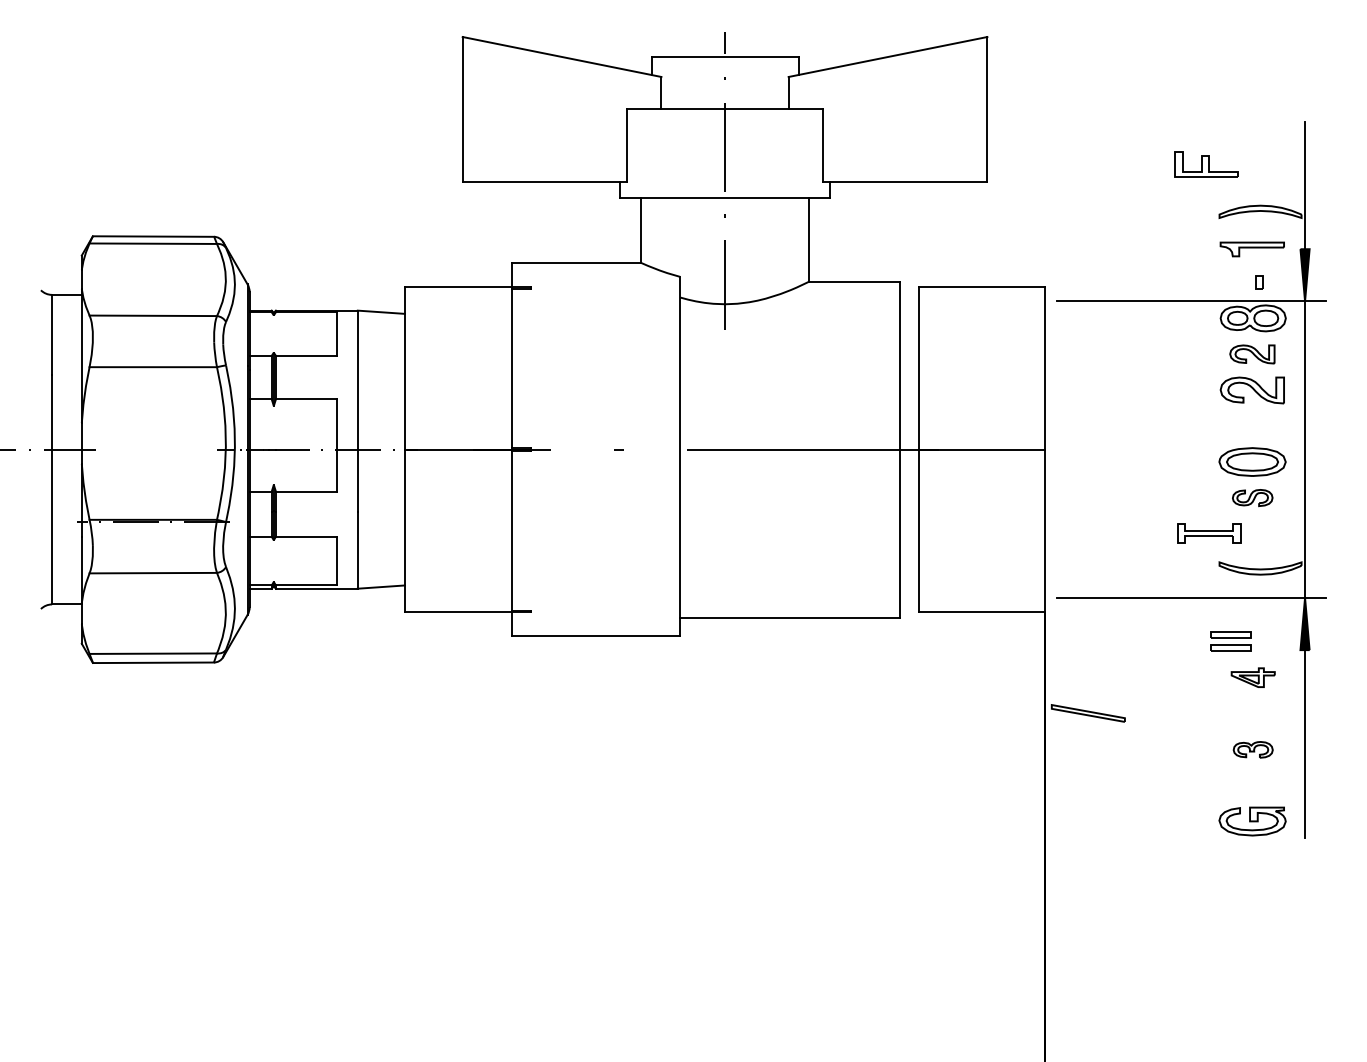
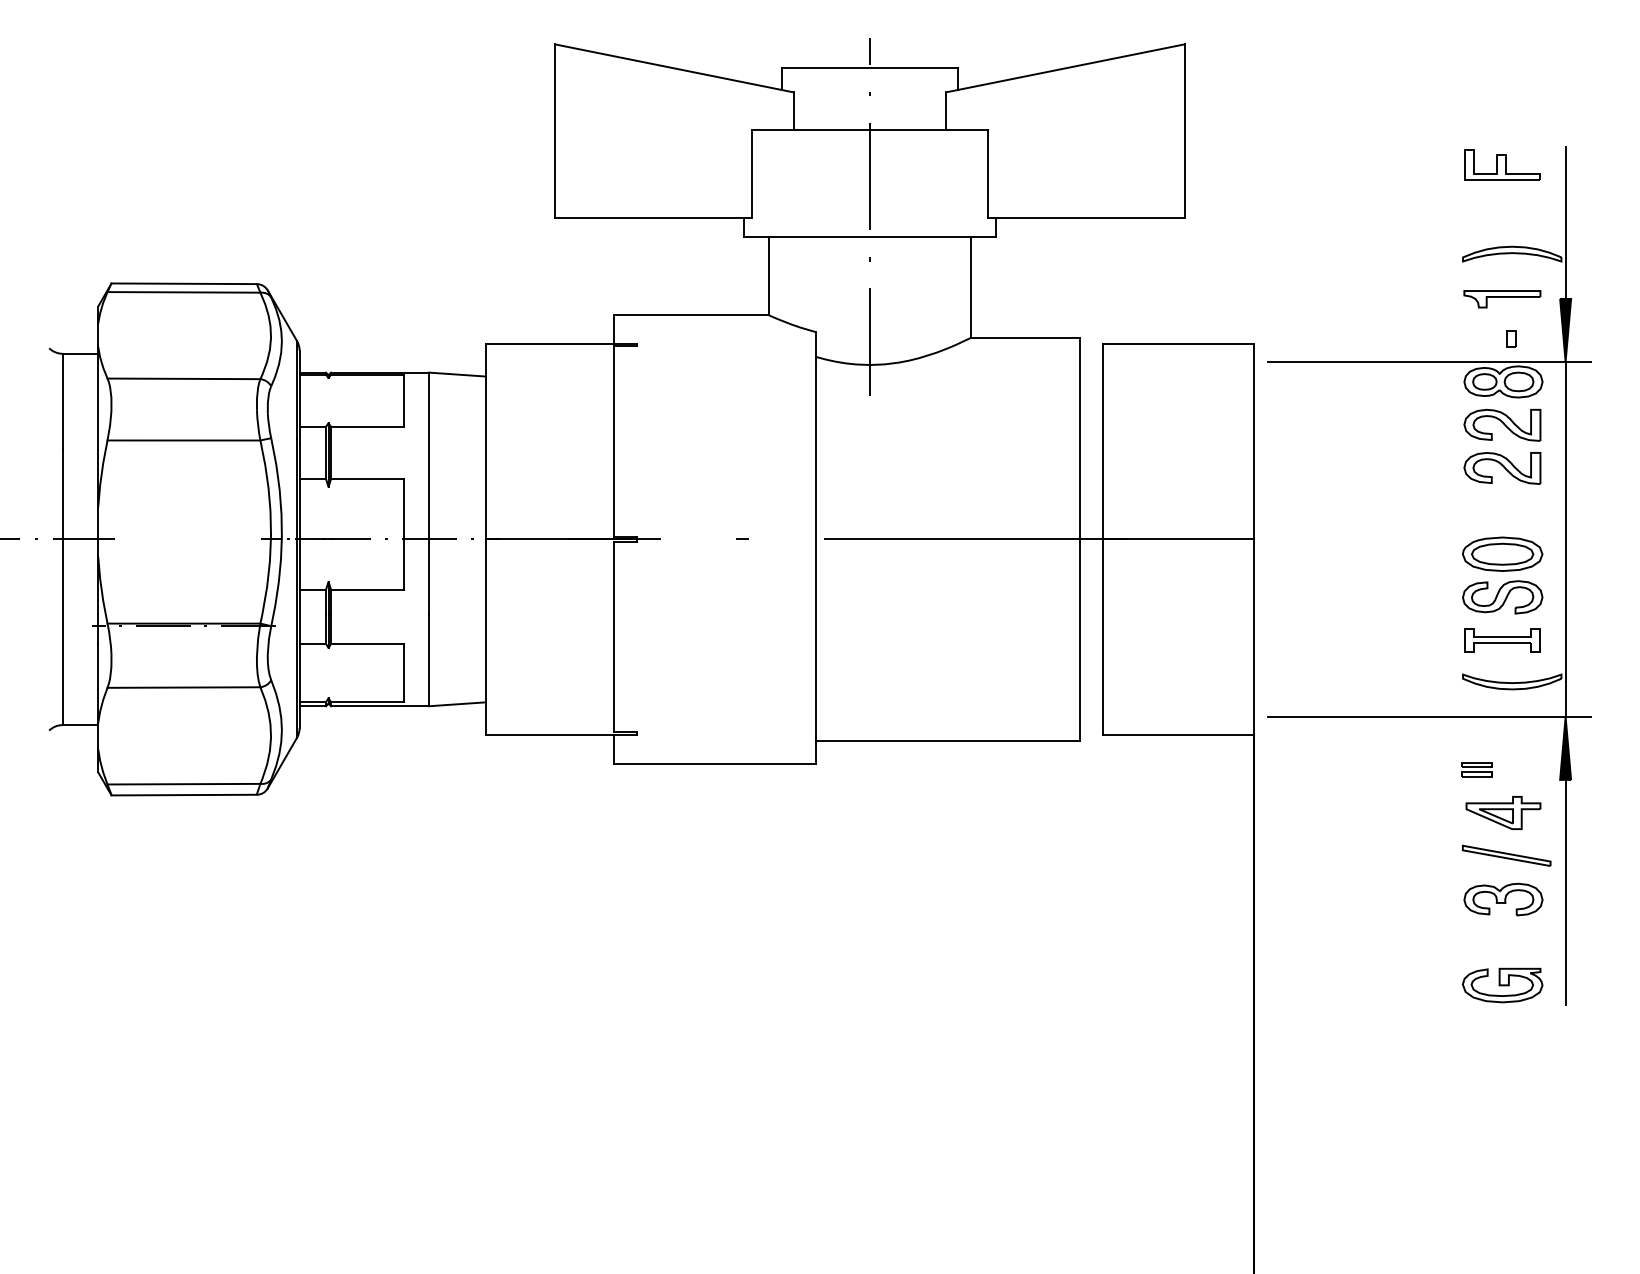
part: (1206, 163) -> (1502, 164), moved
part: (1252, 353) -> (1502, 424), size x1.43
part: (1252, 498) -> (1502, 597), size x1.67
part: (1209, 533) -> (1502, 640), moved
part: (1230, 641) -> (1476, 769), size x0.62
part: (1253, 677) -> (1503, 812), size x1.43
part: (1088, 713) -> (1506, 855), moved
part: (1253, 749) -> (1503, 899), size x1.67

